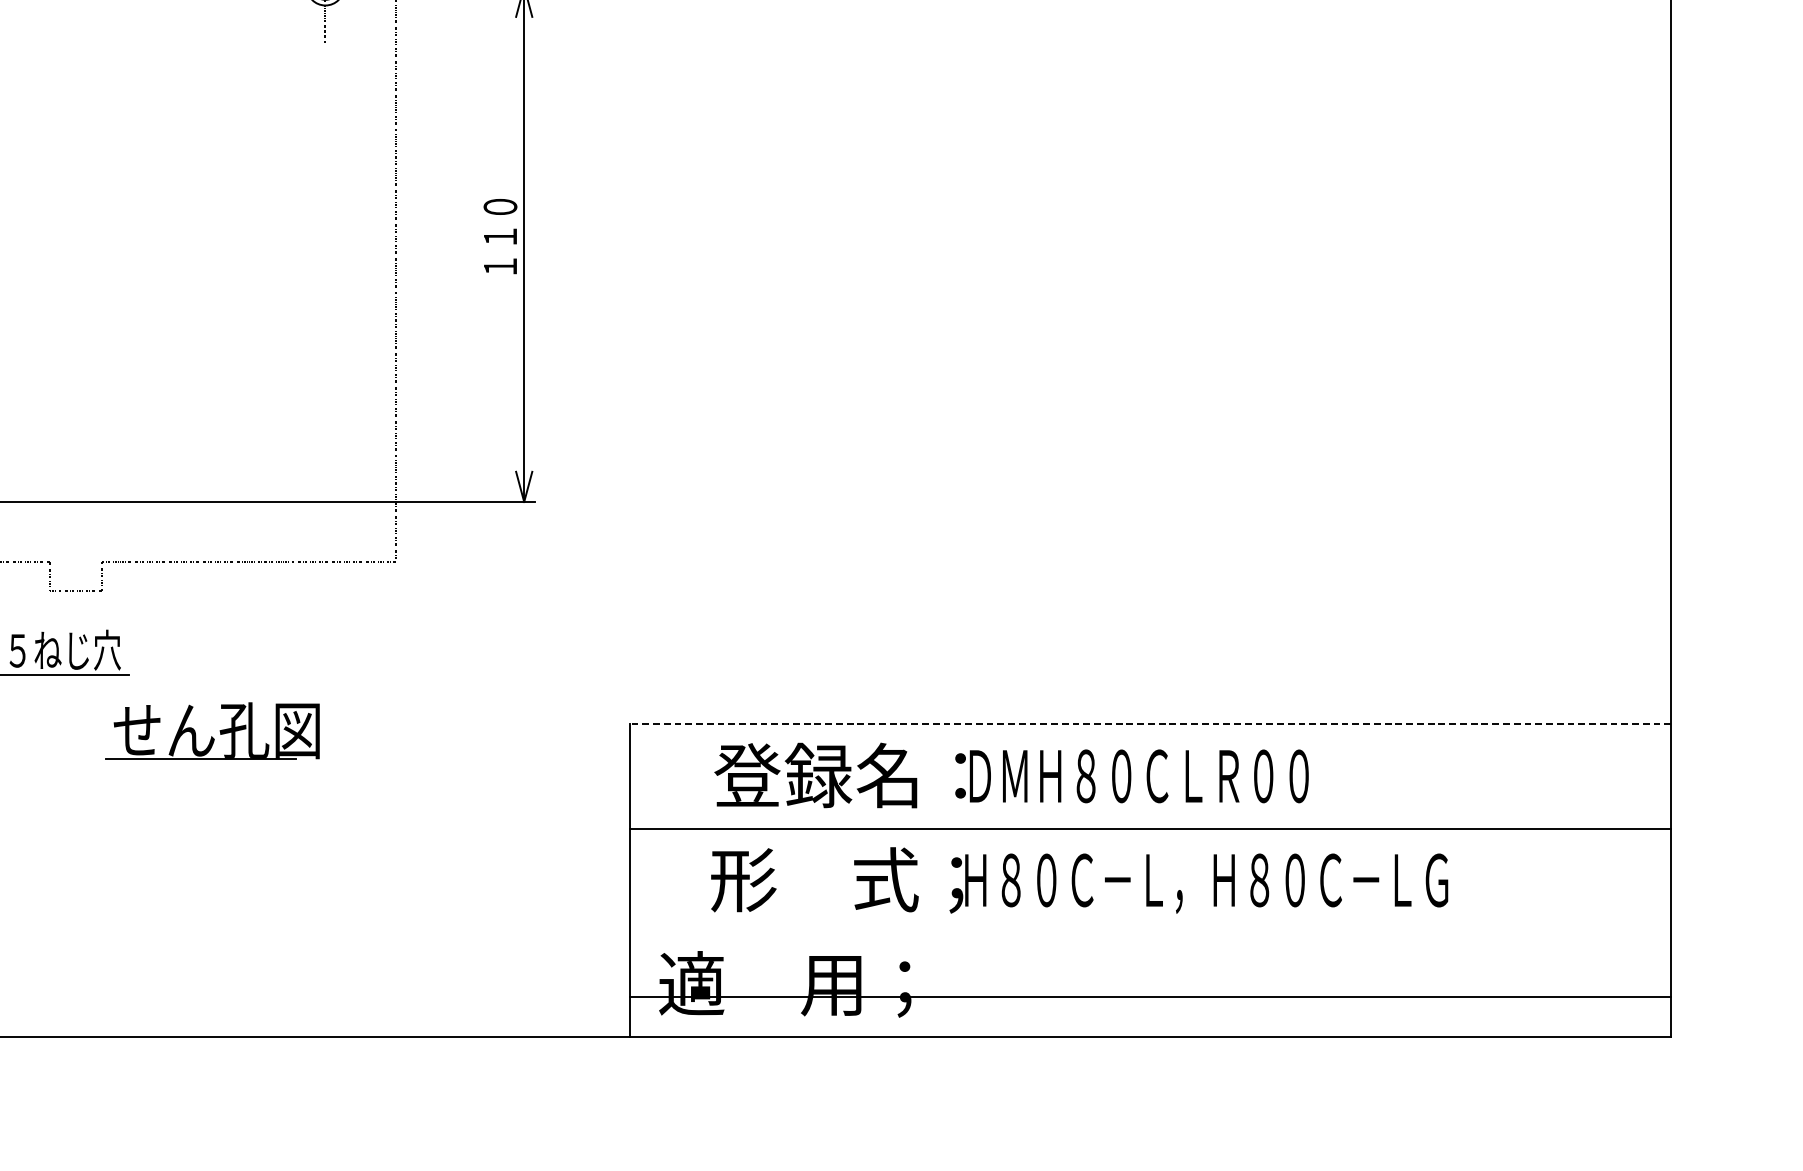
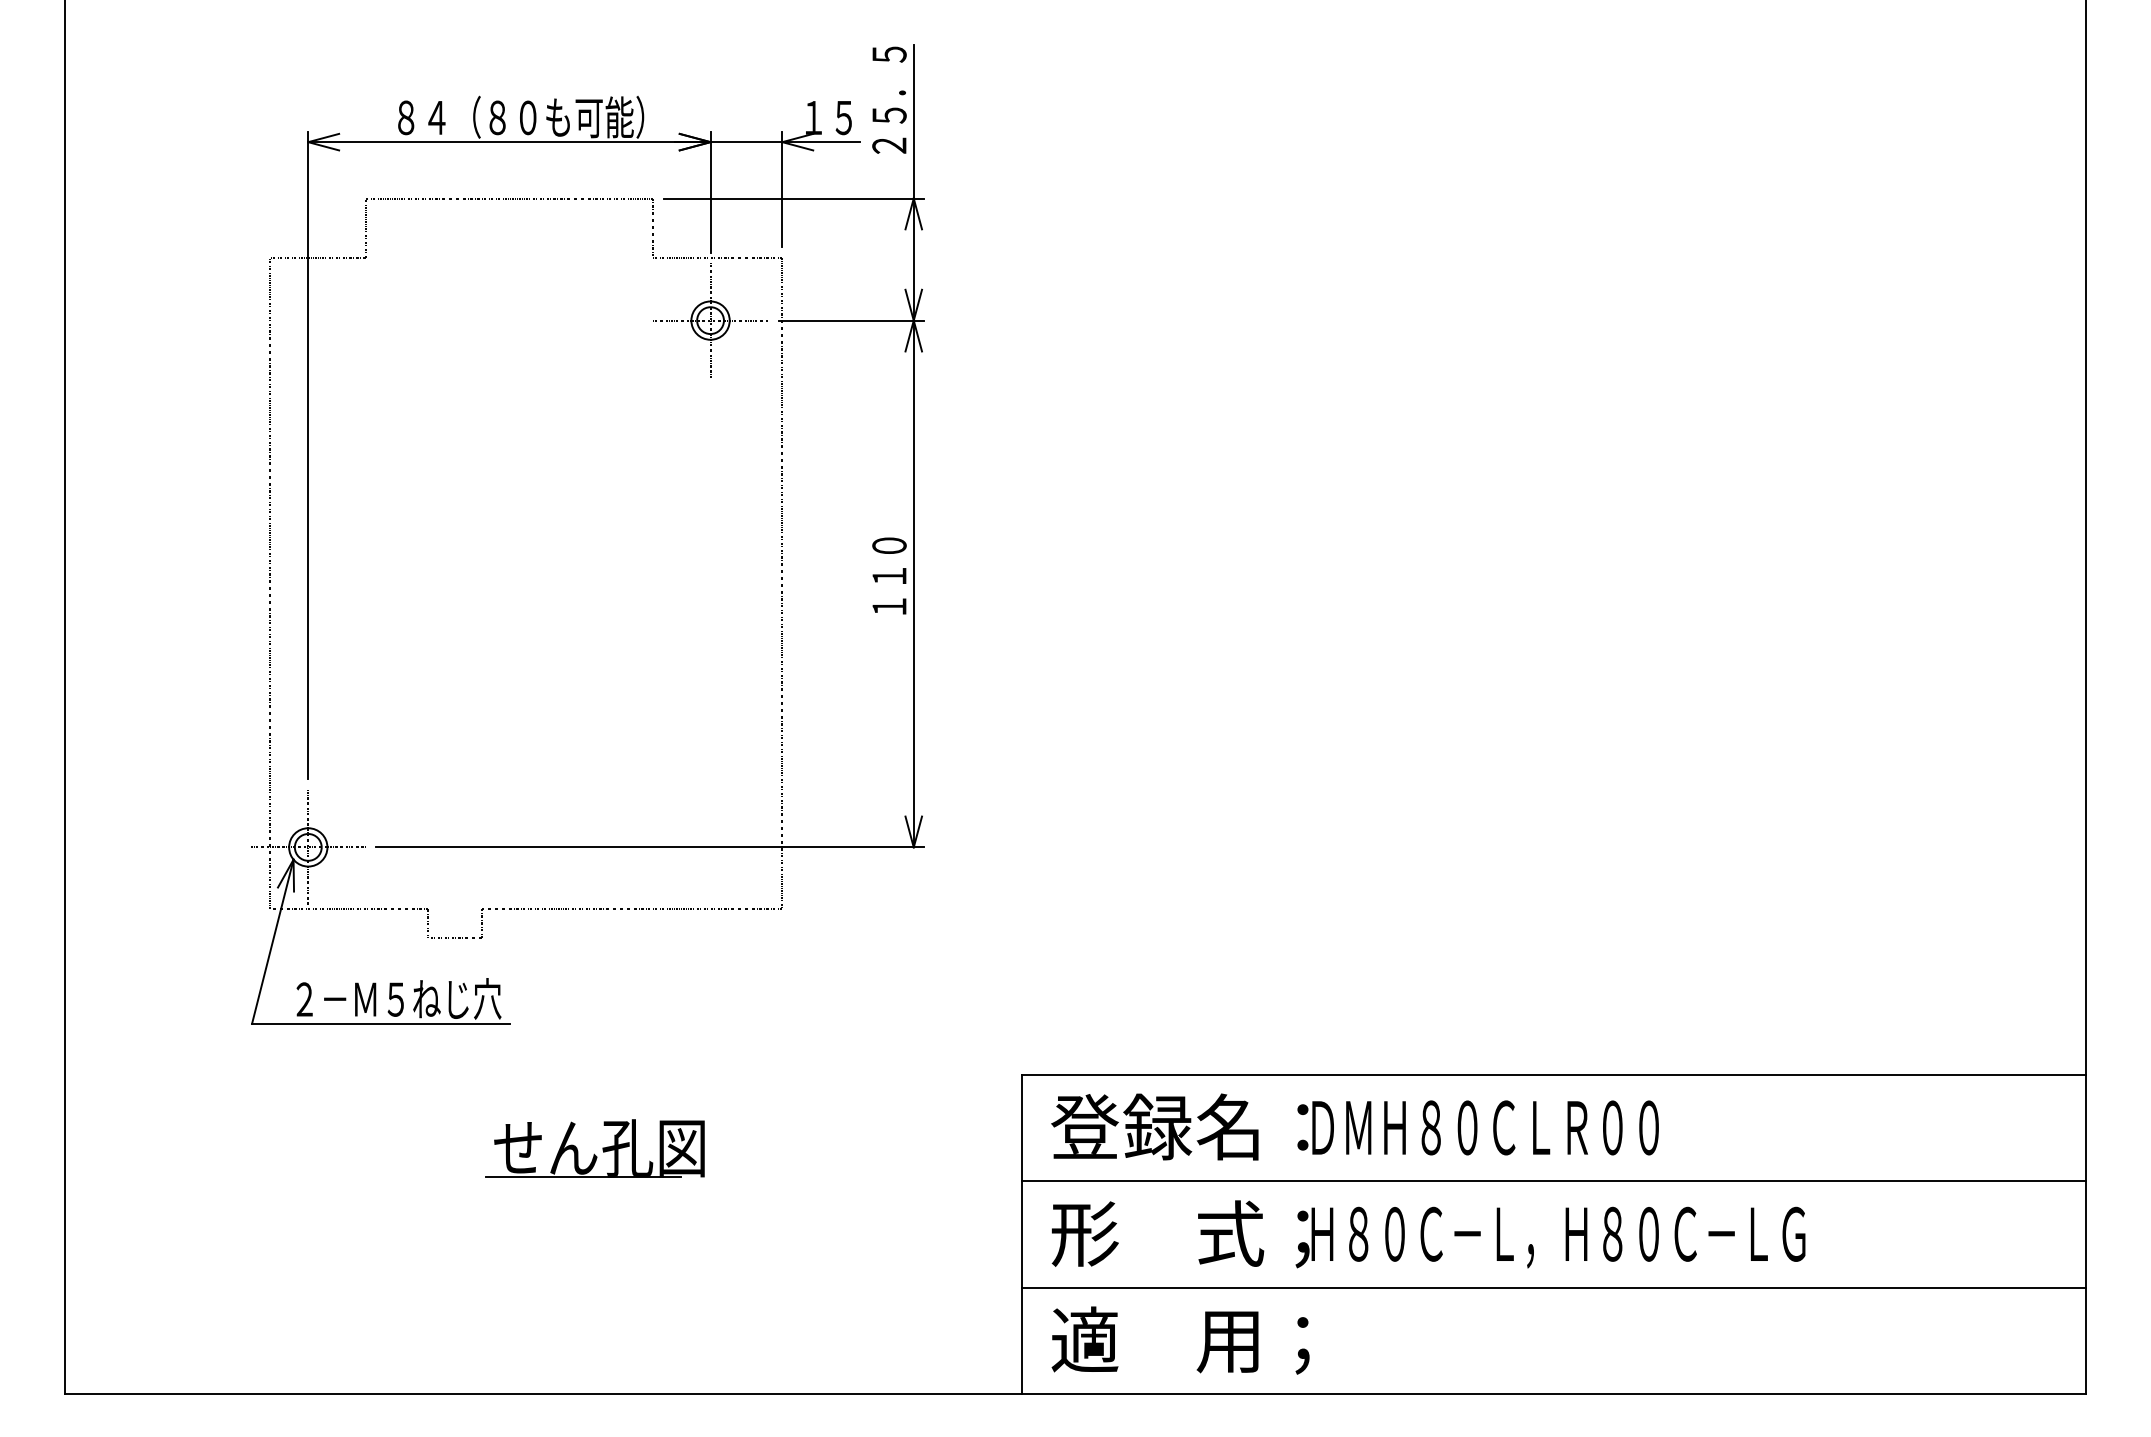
line: (1149, 724) -> (1553, 1074), dashed -> solid
part: (211, 730) -> (594, 1148), moved
text: (1011, 774) -> (1354, 1126), moved
text: (1079, 880) -> (1428, 1234), moved
line: (1150, 997) -> (1554, 1287), moved

